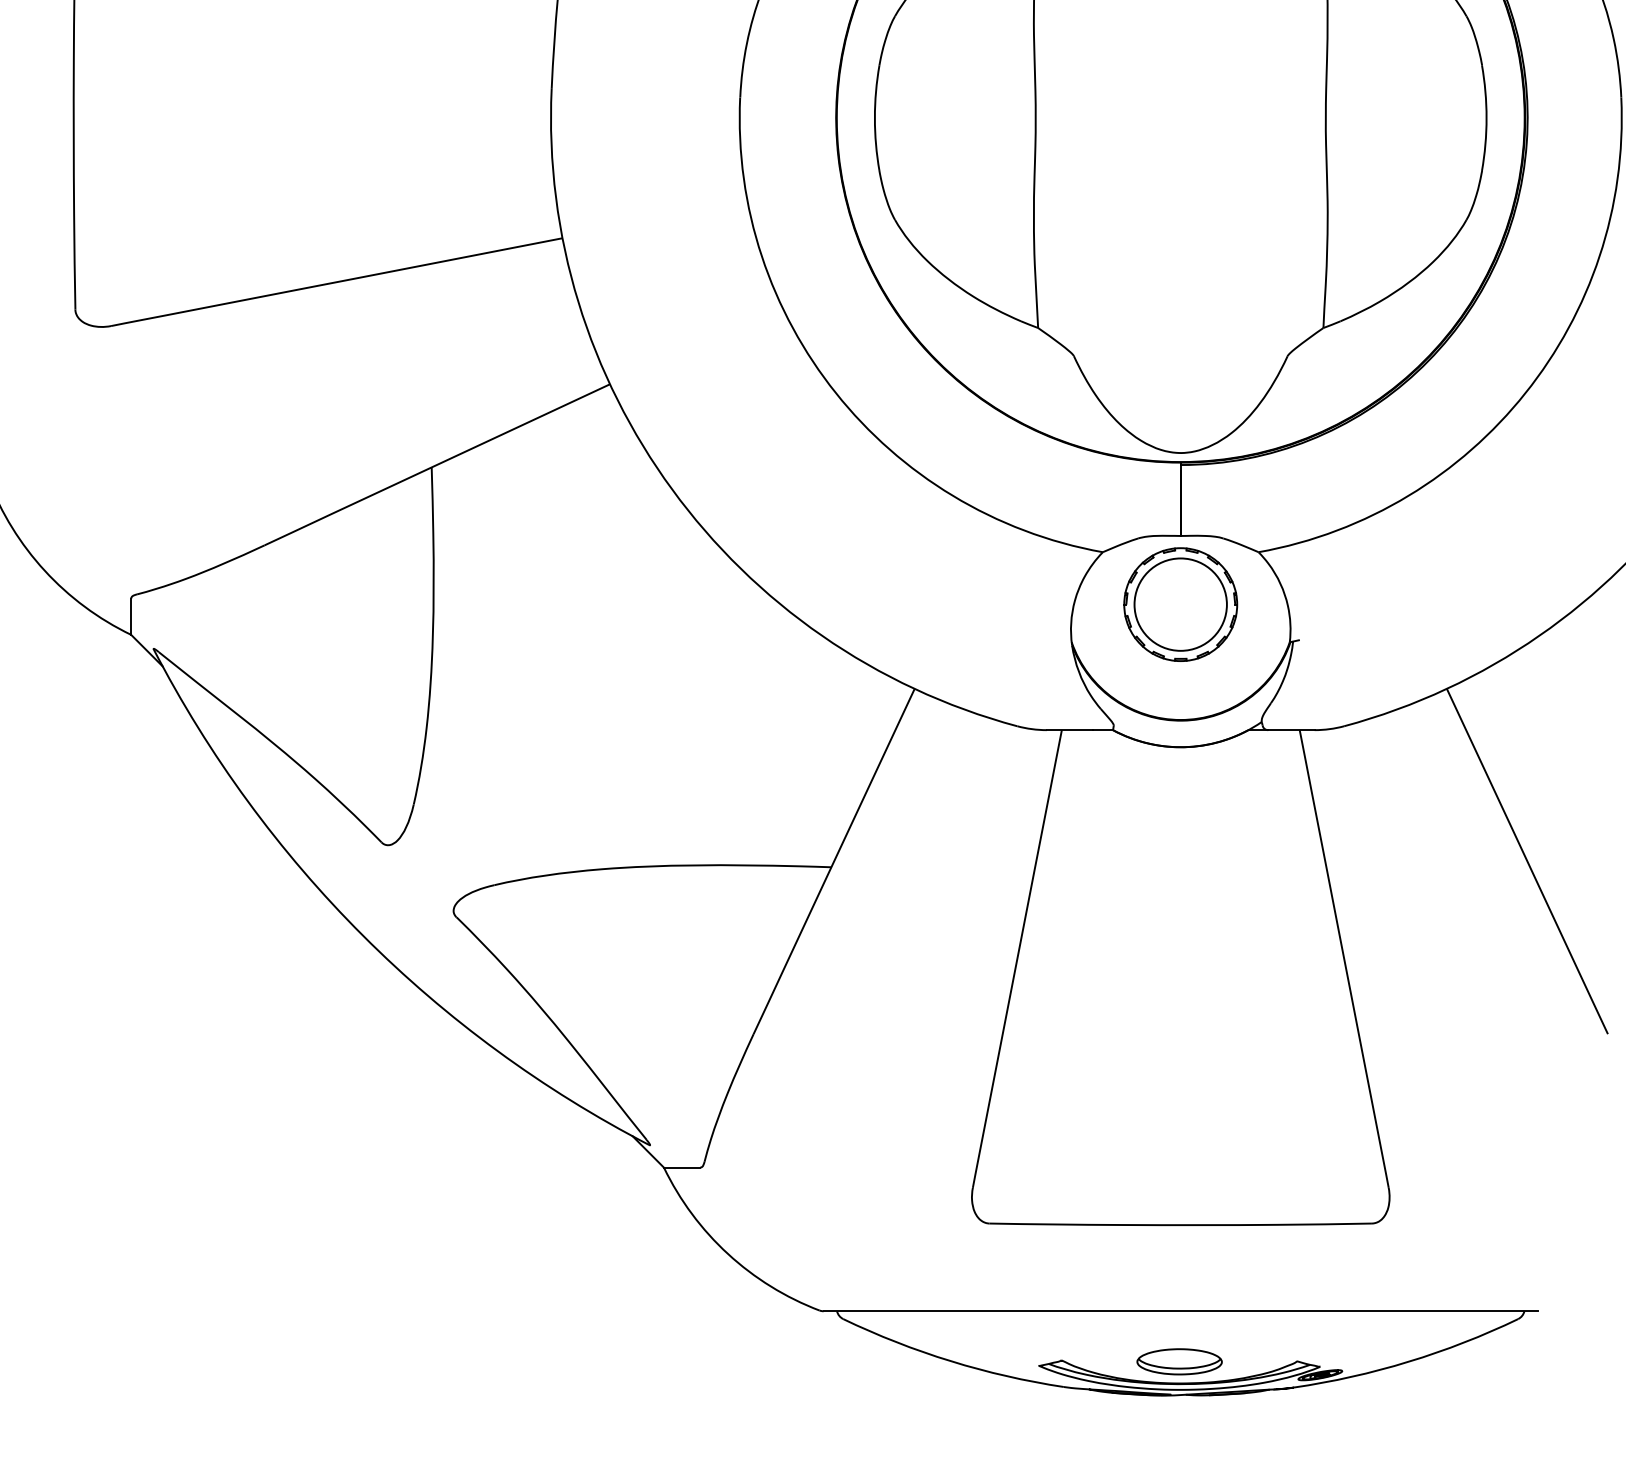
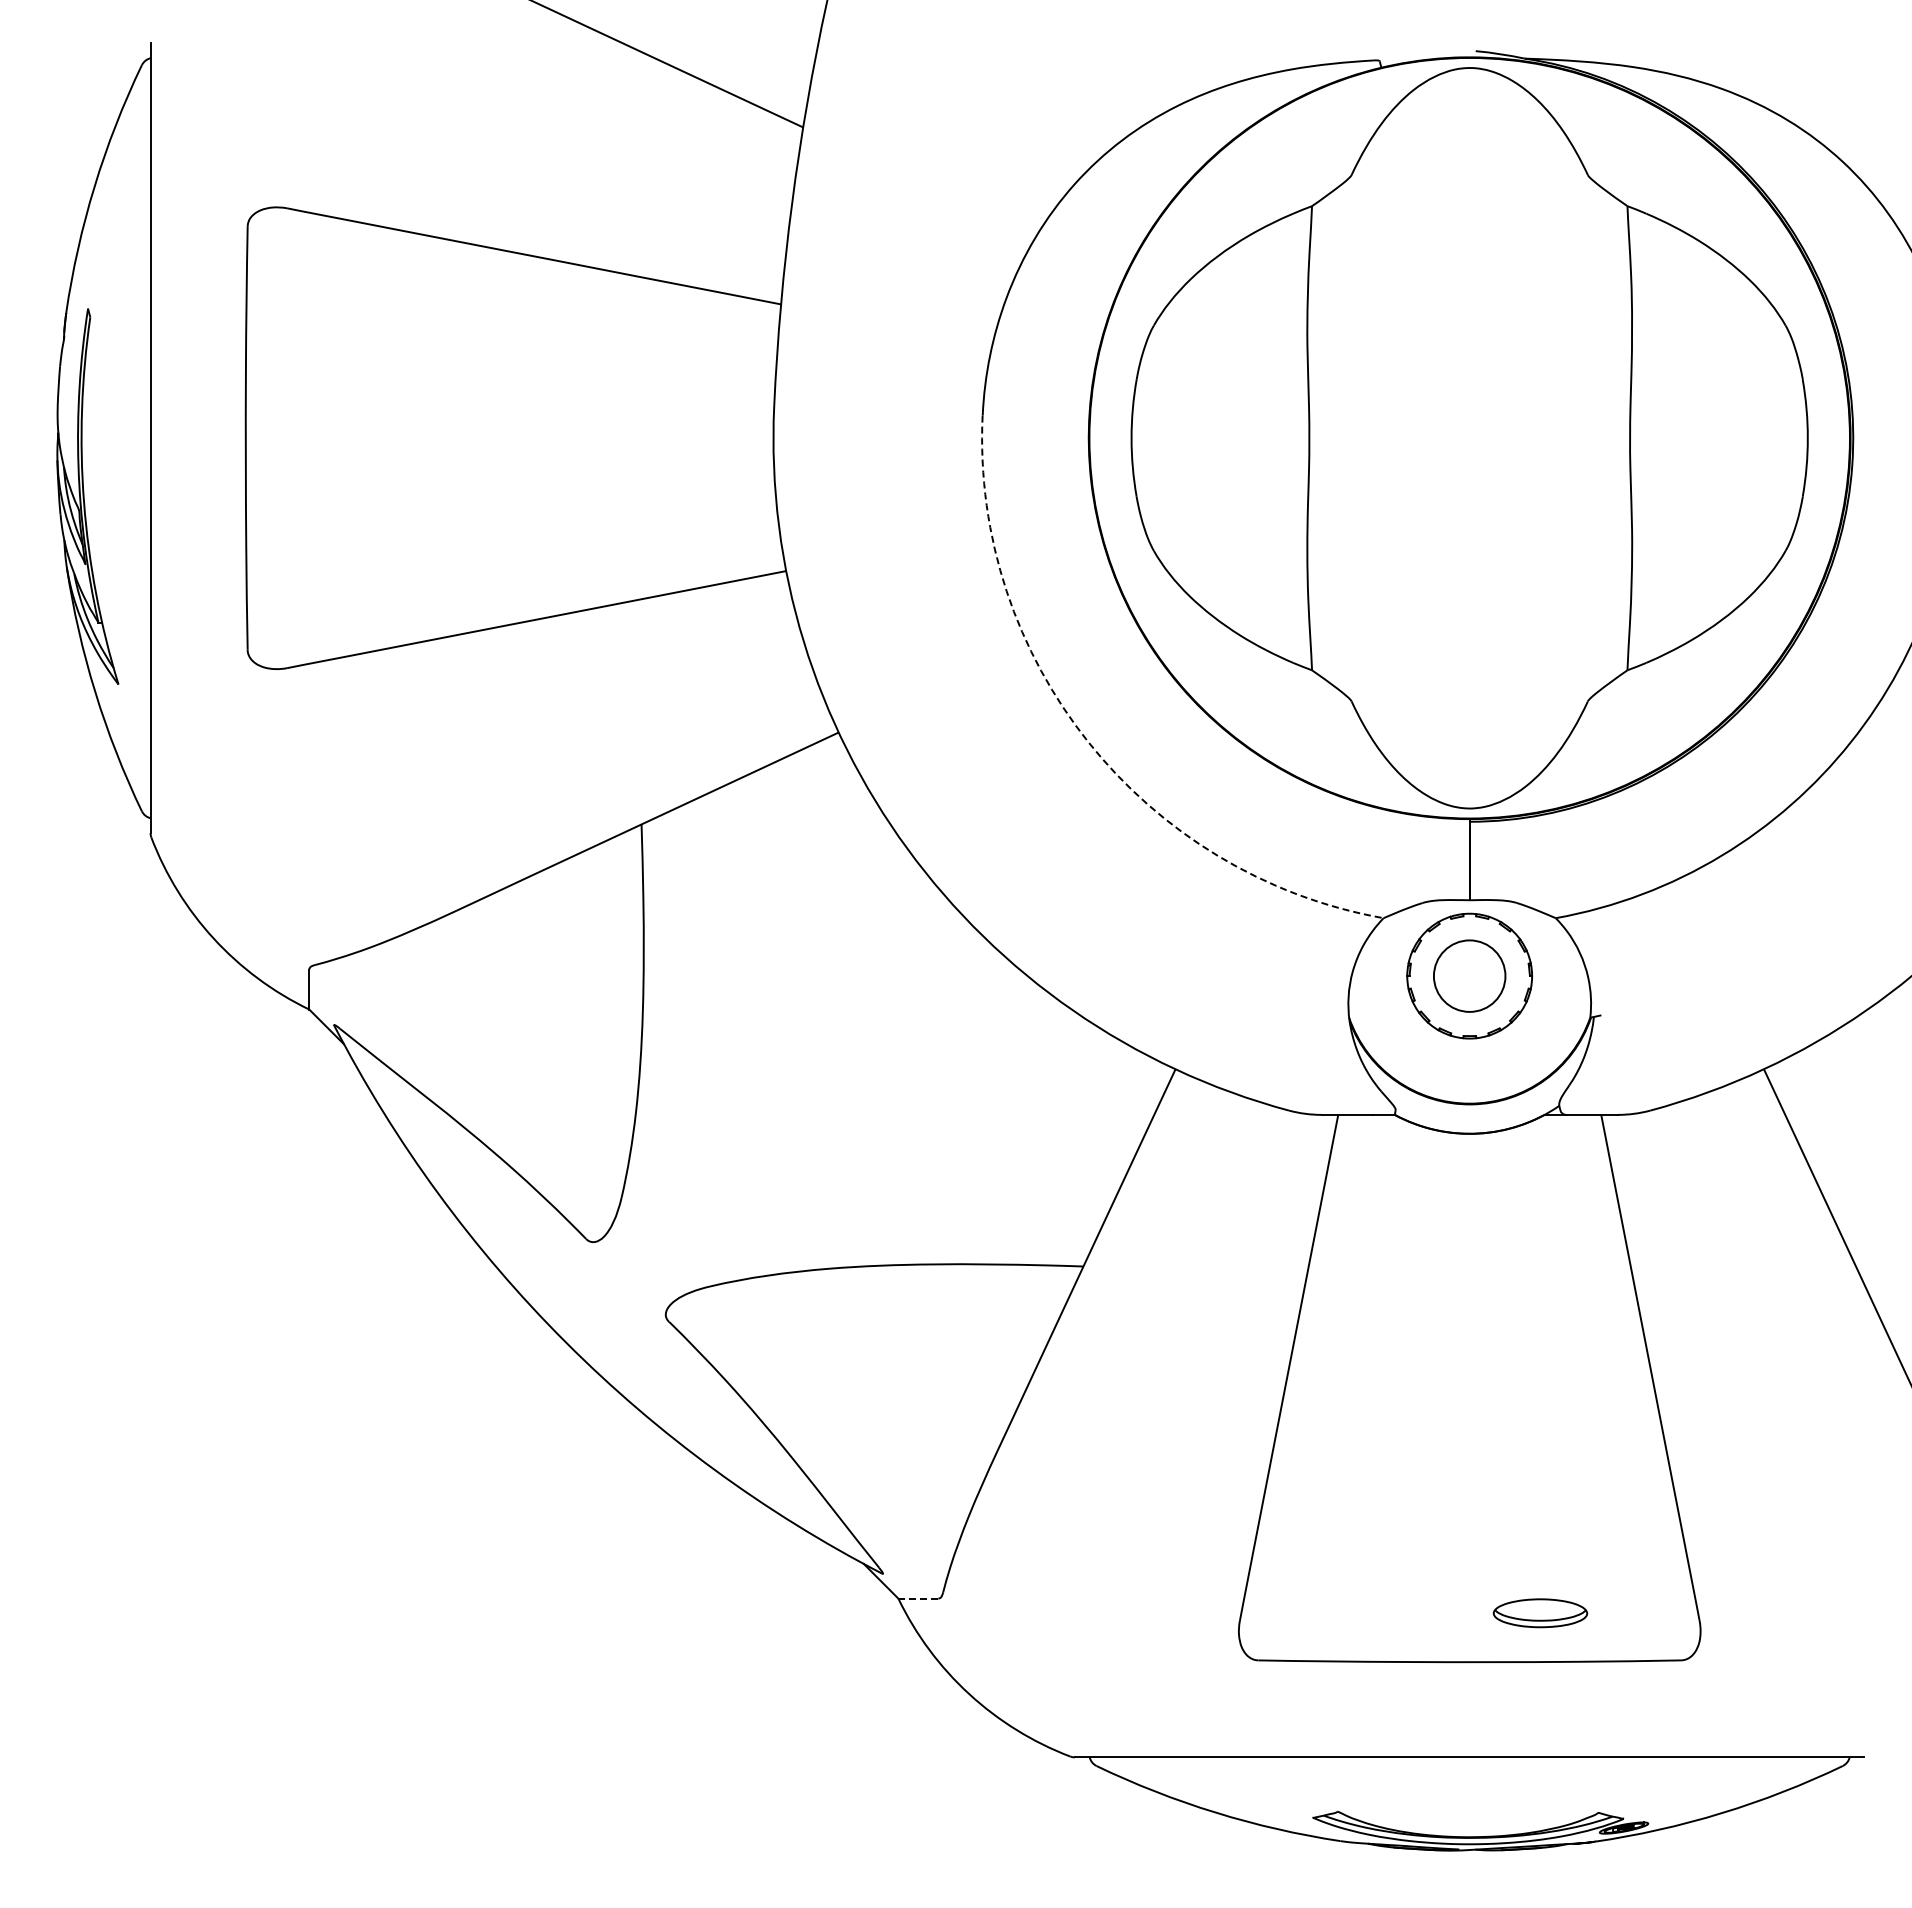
arc: (835, 393) -> (1088, 742), solid -> dashed
circle: (1180, 604) -> (1469, 976), size x0.7
line: (682, 1167) -> (918, 1598), solid -> dashed
part: (1179, 1362) -> (1540, 1613), moved

